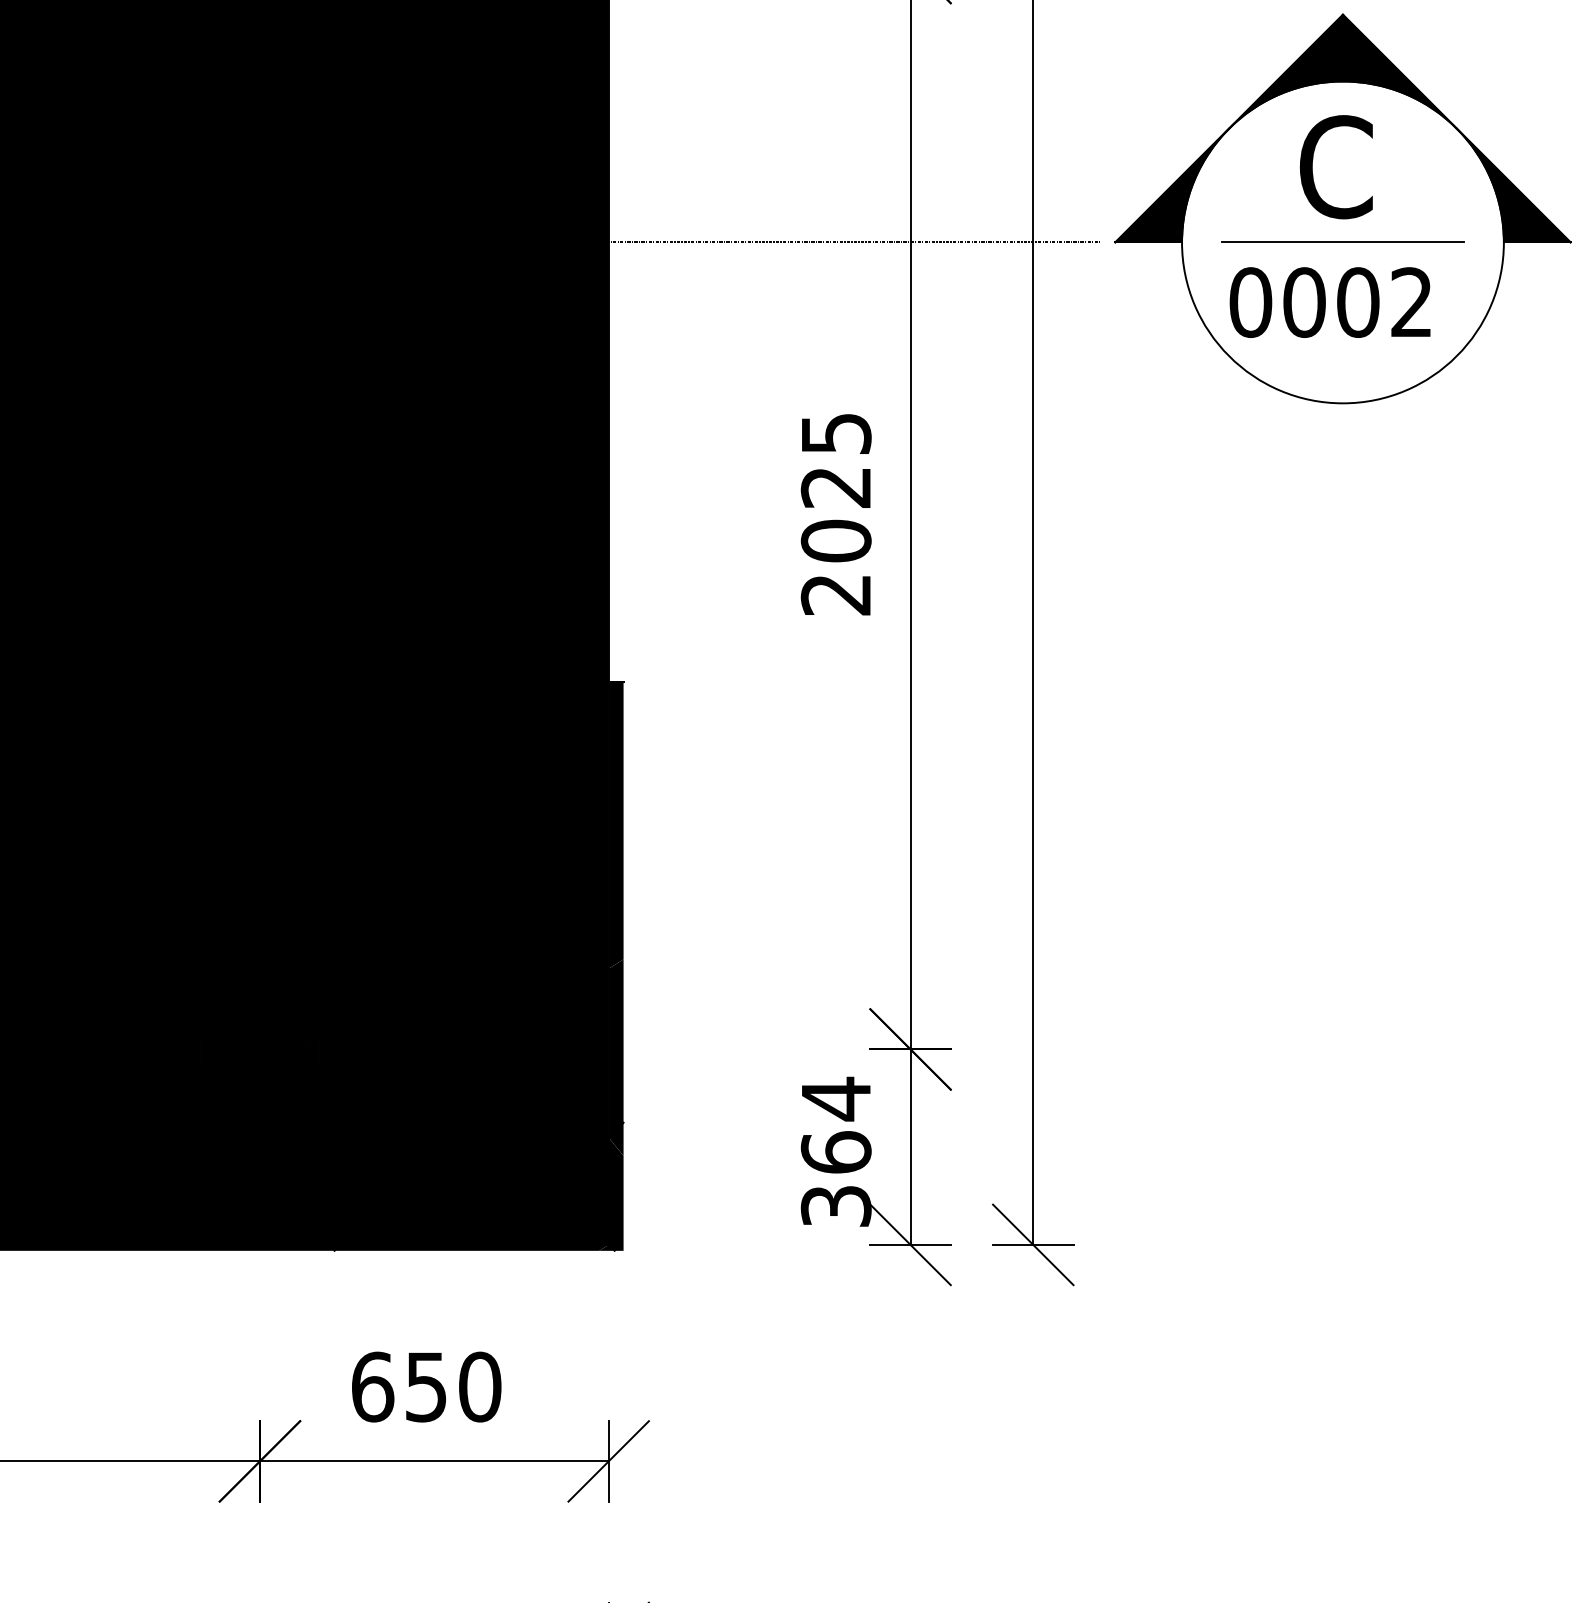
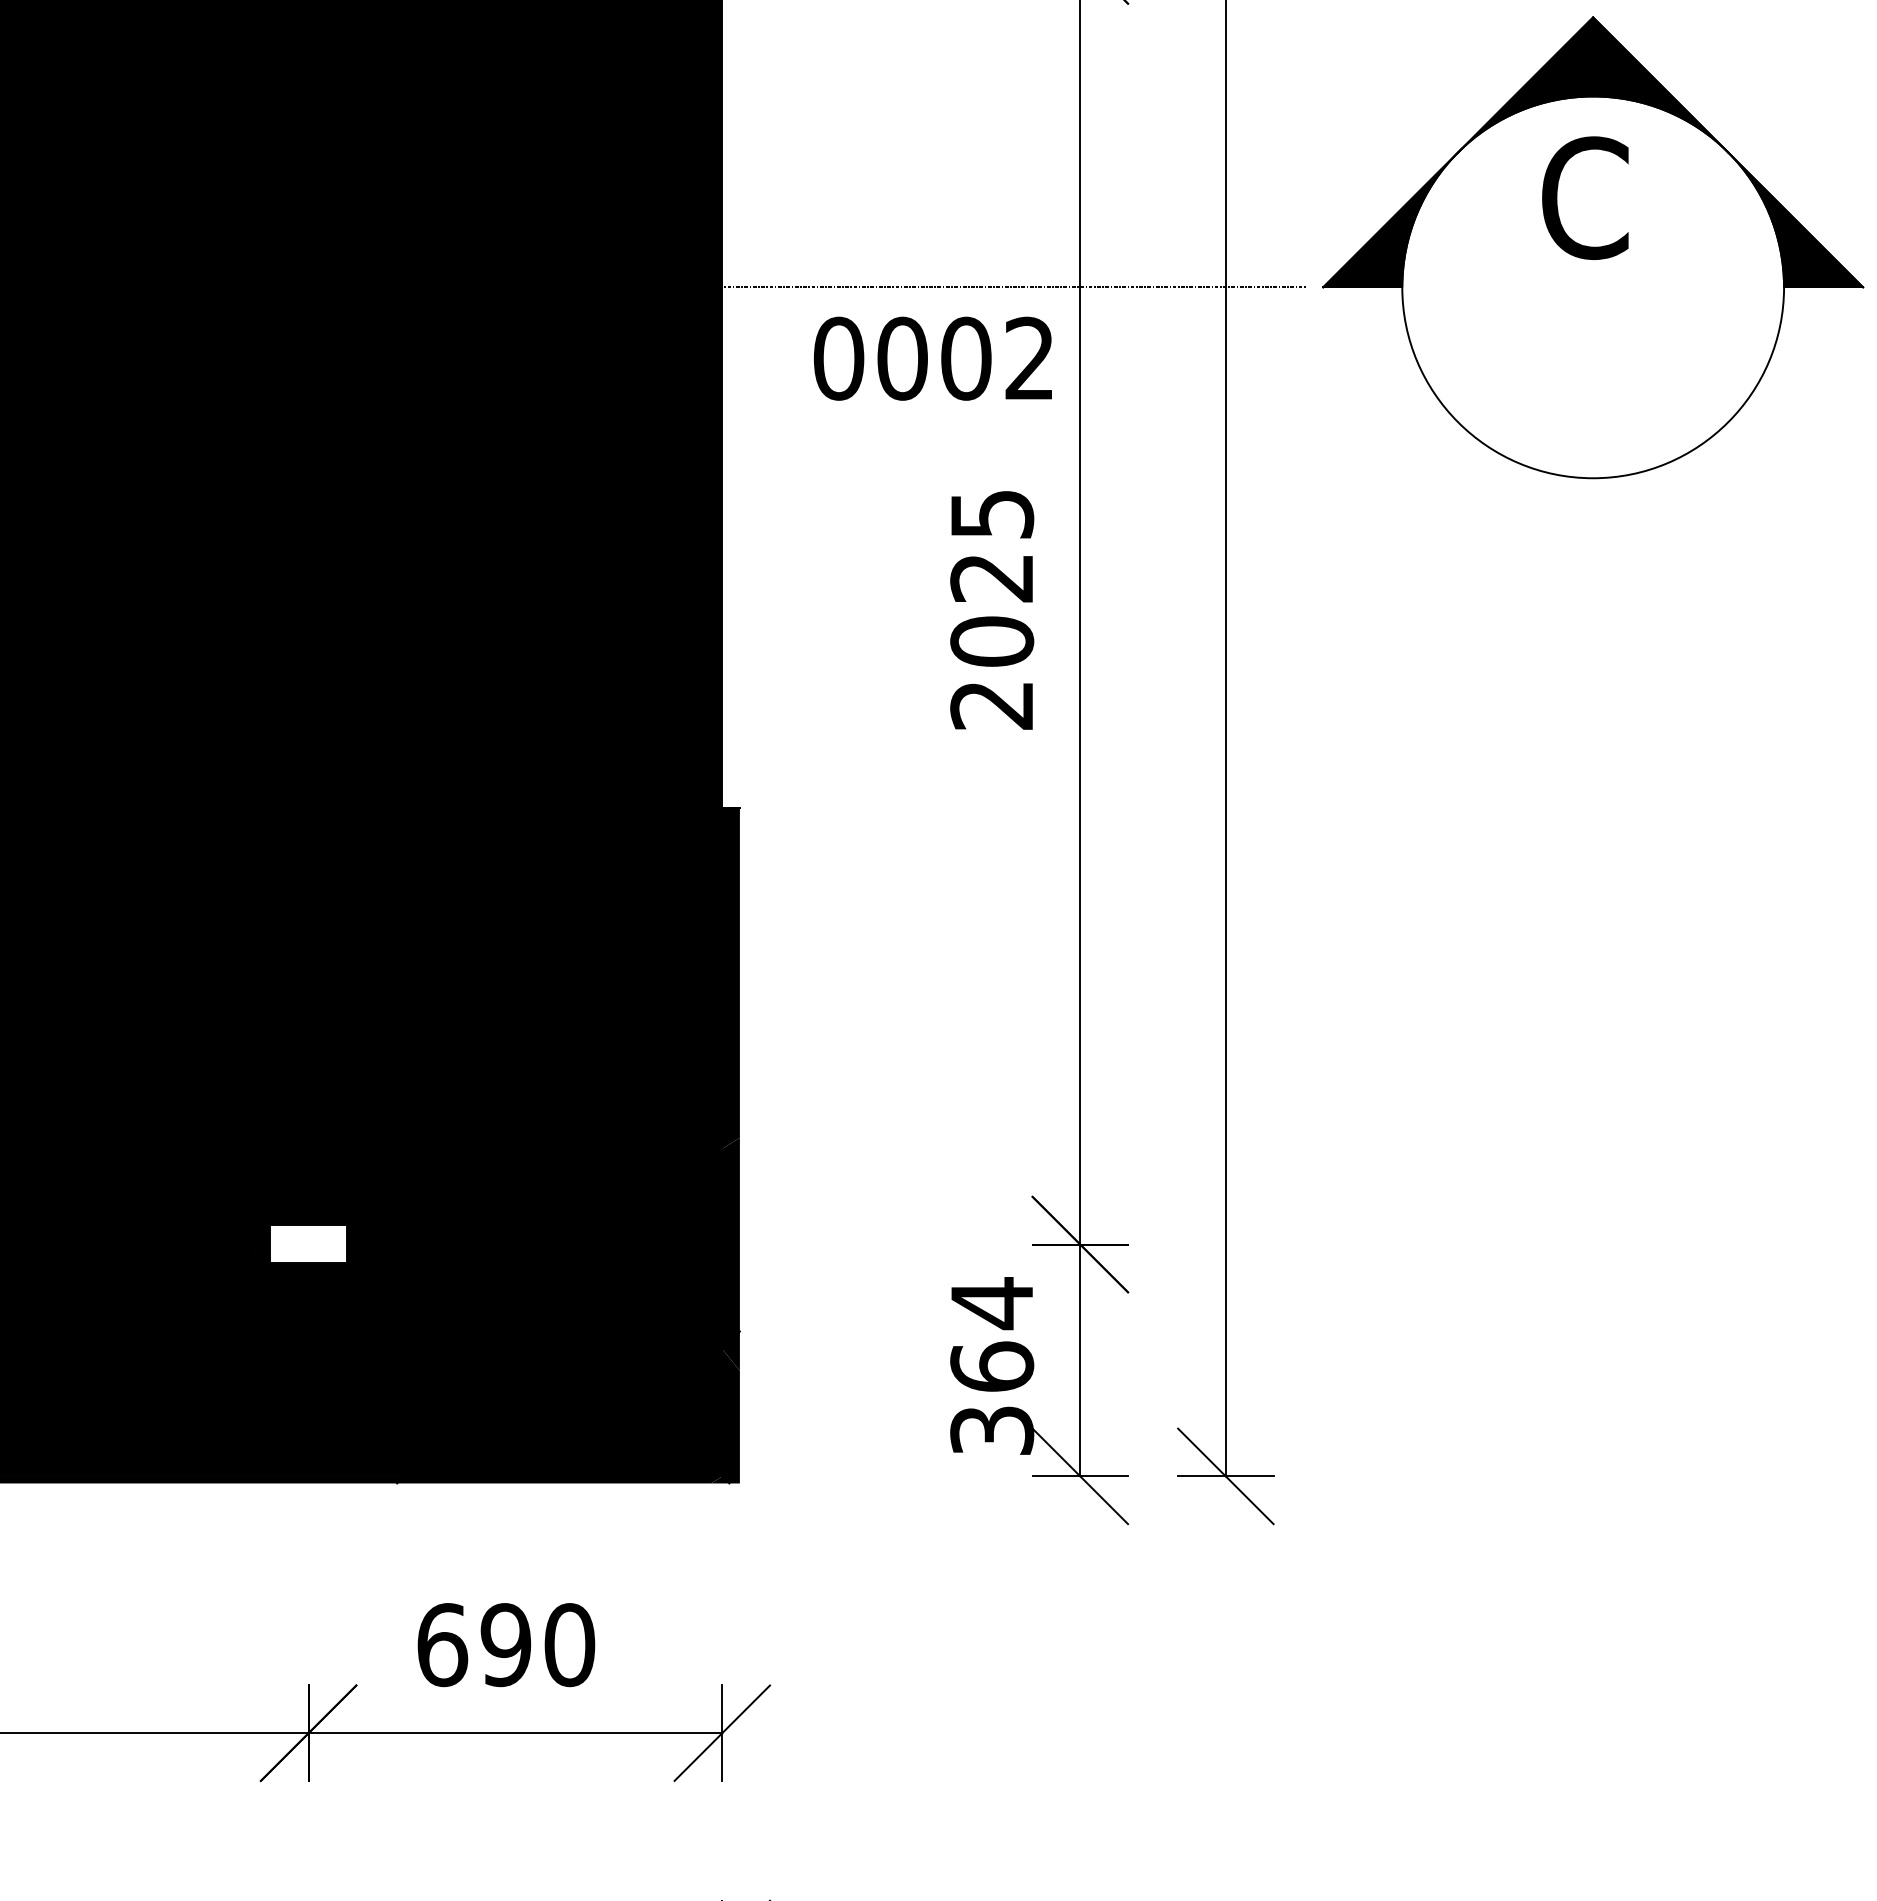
line: (1343, 242) -> (1593, 287), removed
text: (1329, 302) -> (932, 358), moved
fill: (259, 1049) -> (308, 1244), removed
text: (425, 1386) -> (505, 1644), 650 -> 690

